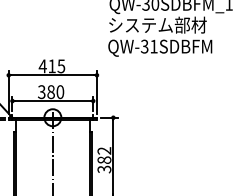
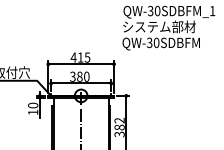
text: (153, 46) -> (156, 42), QW-31SDBFM -> QW-30SDBFM

